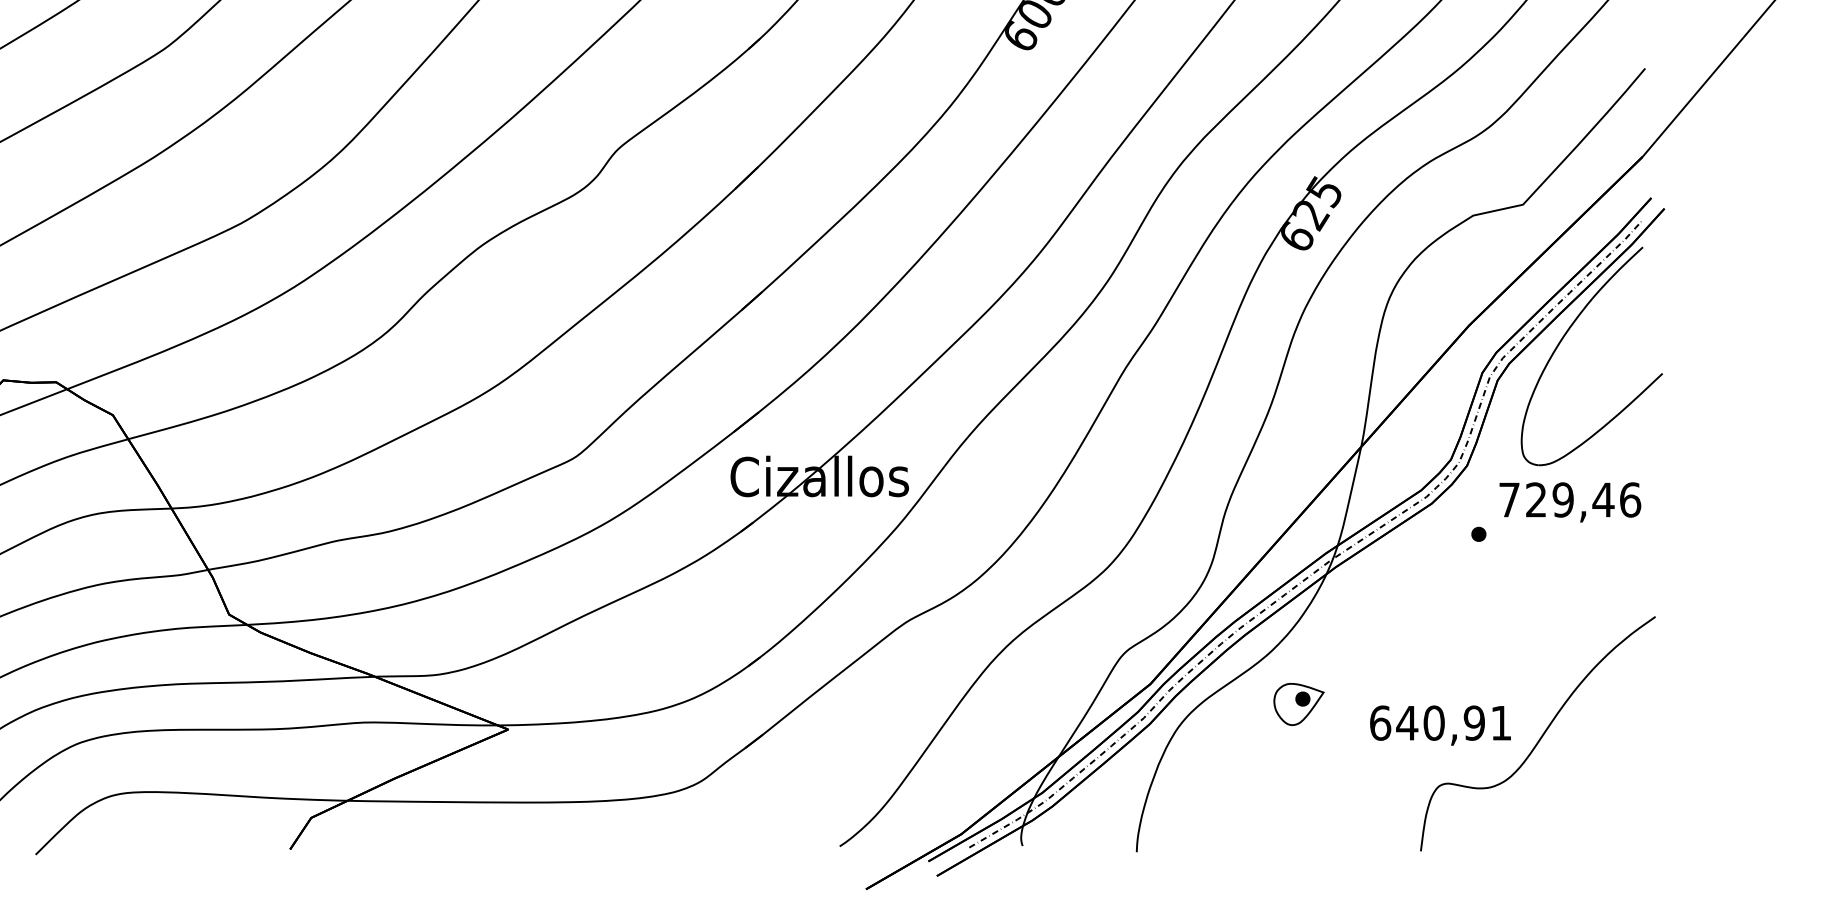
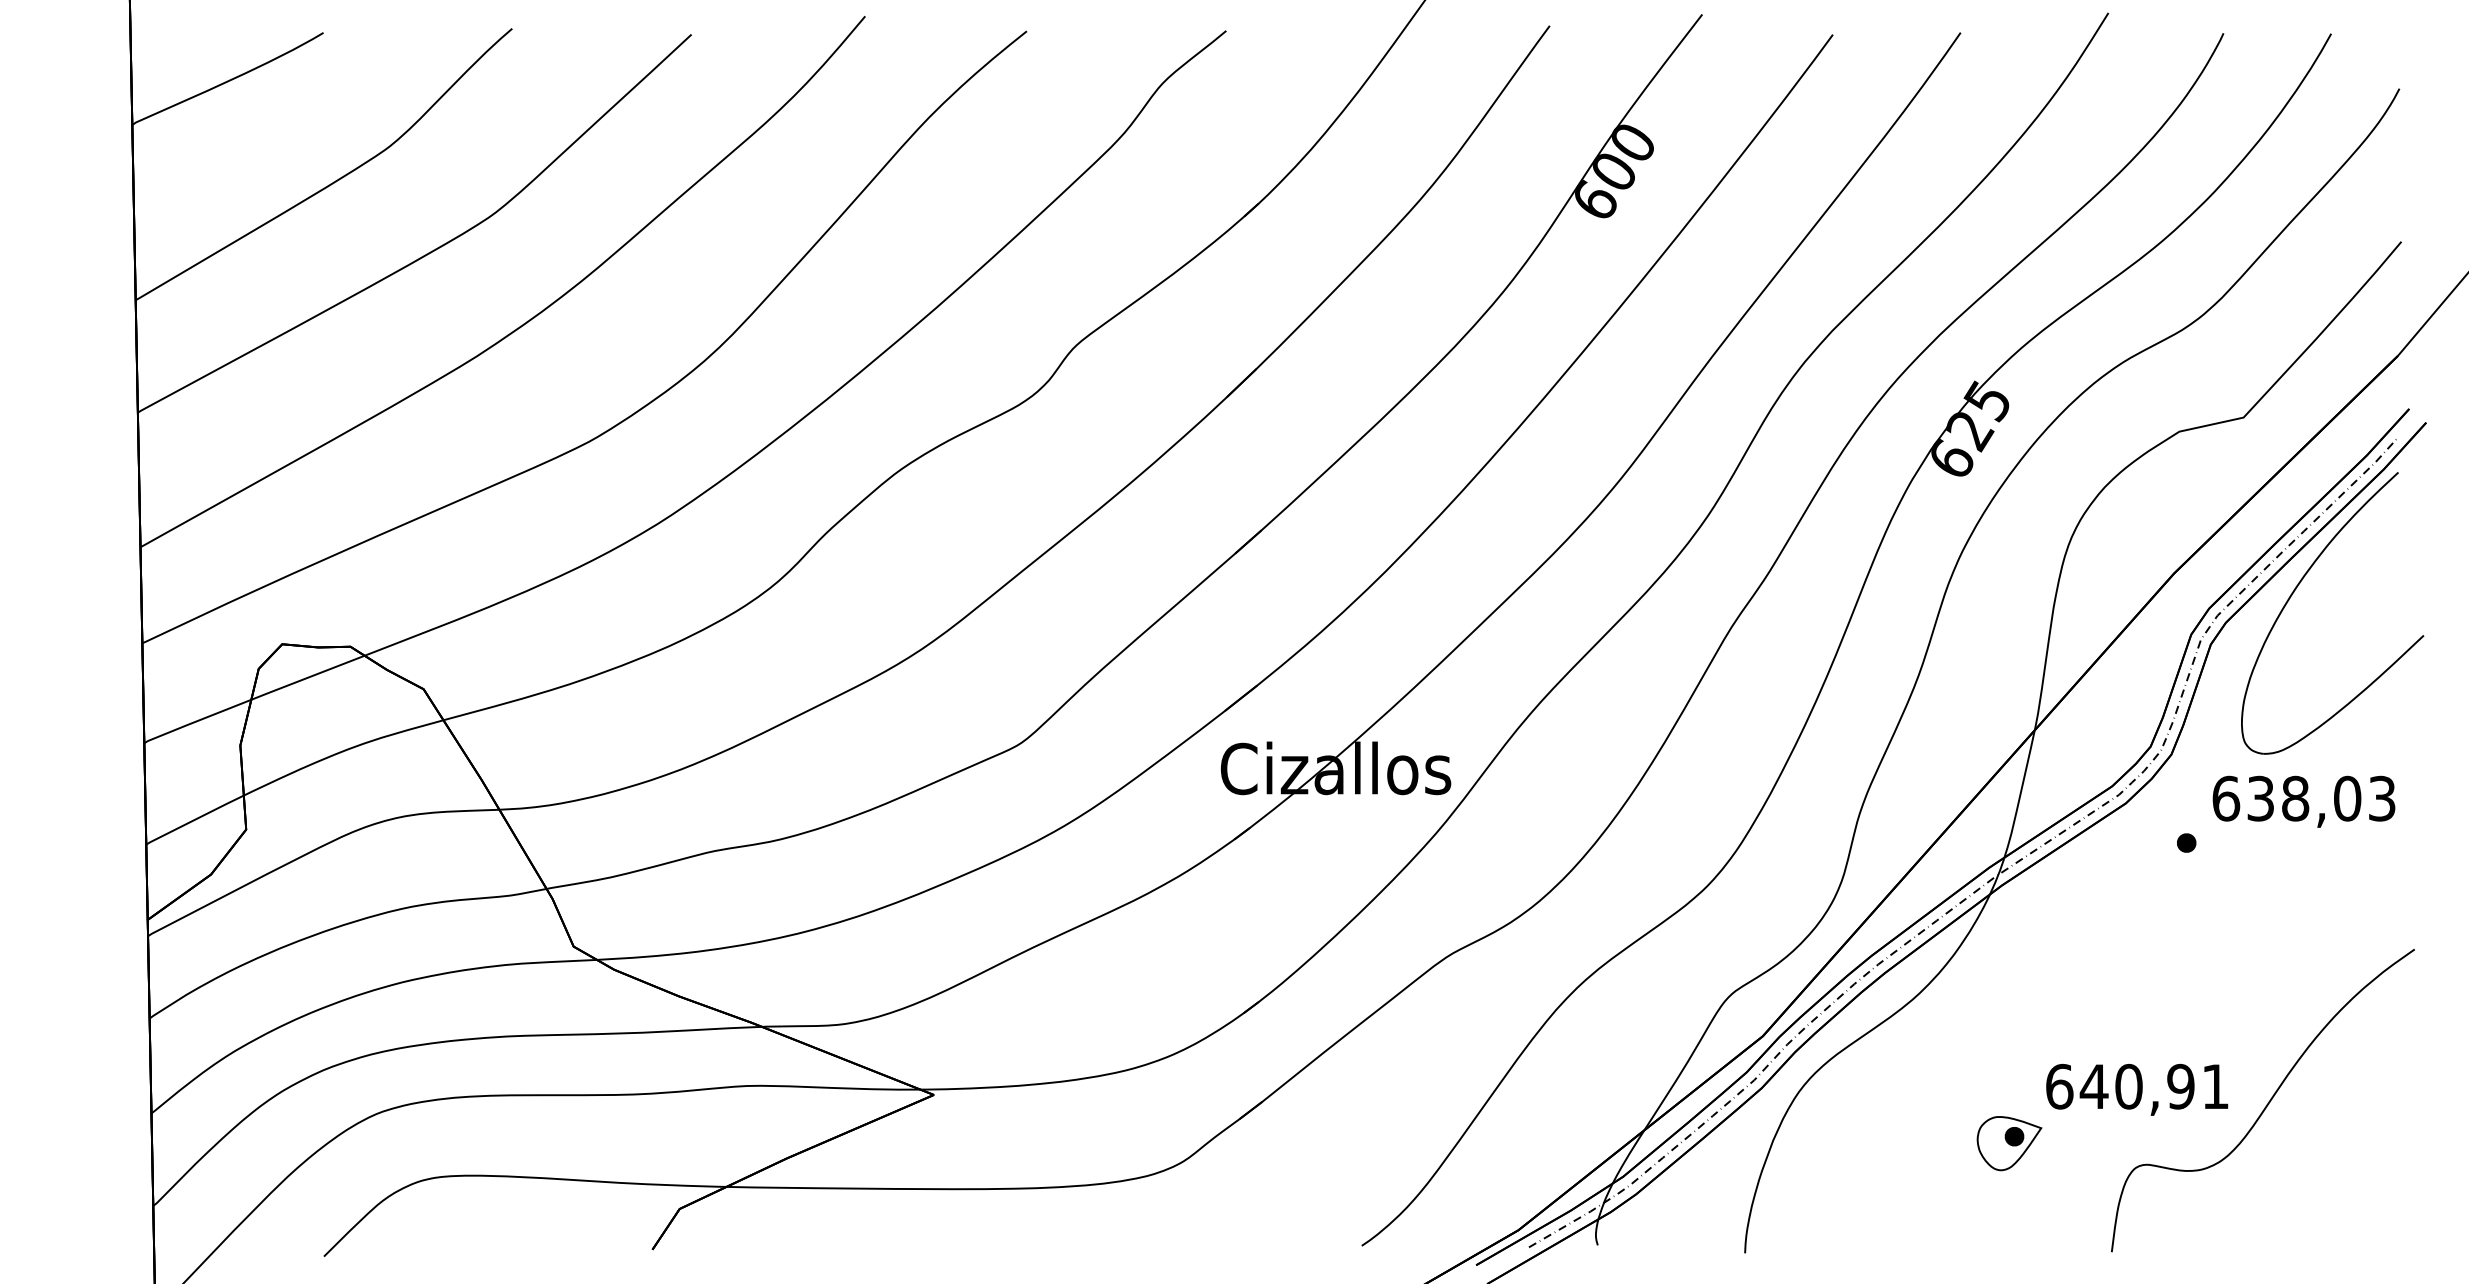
text: (1570, 499) -> (2304, 798), 729,46 -> 638,03
part: (1299, 704) -> (2009, 1143), moved

